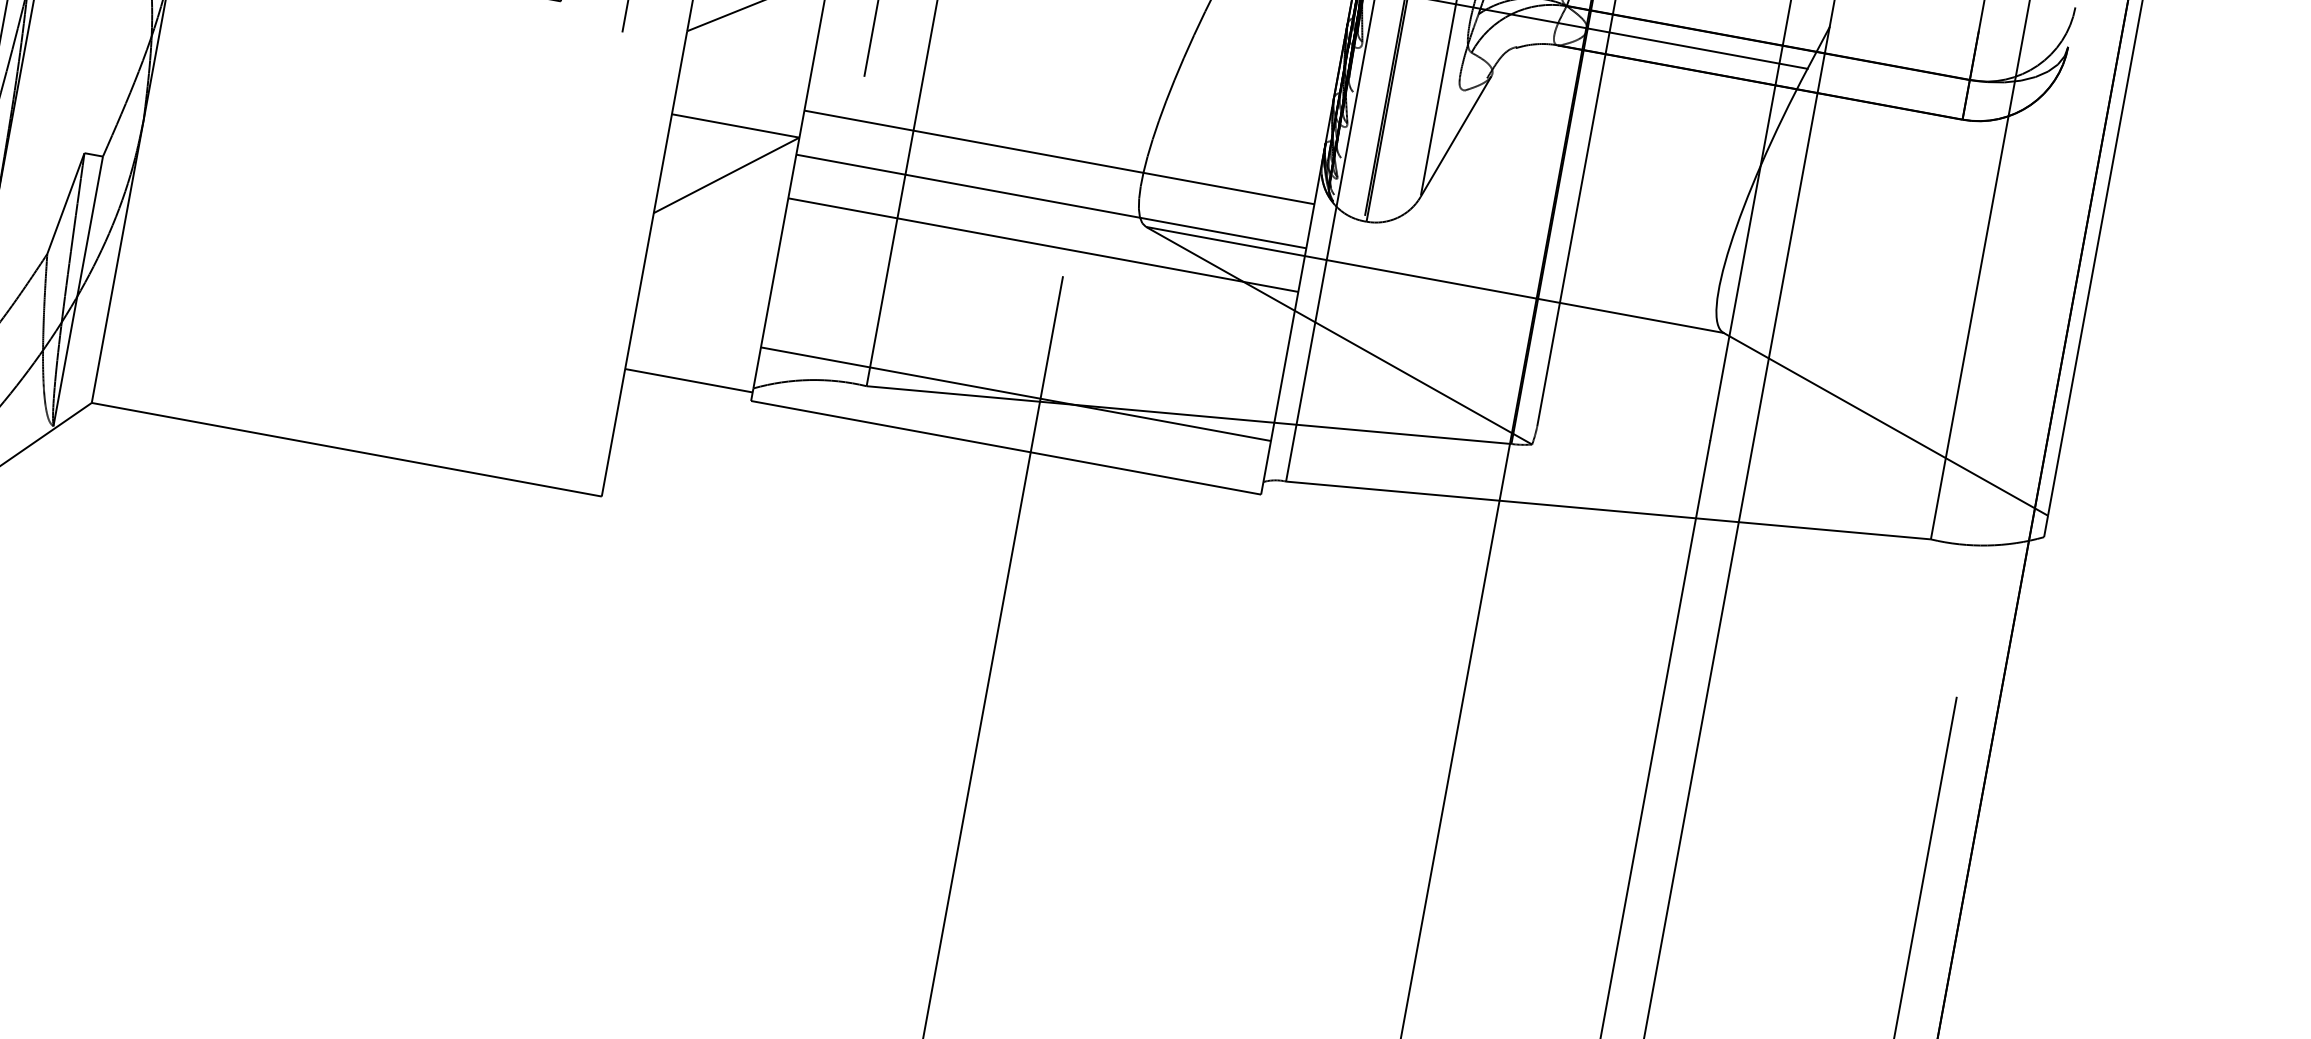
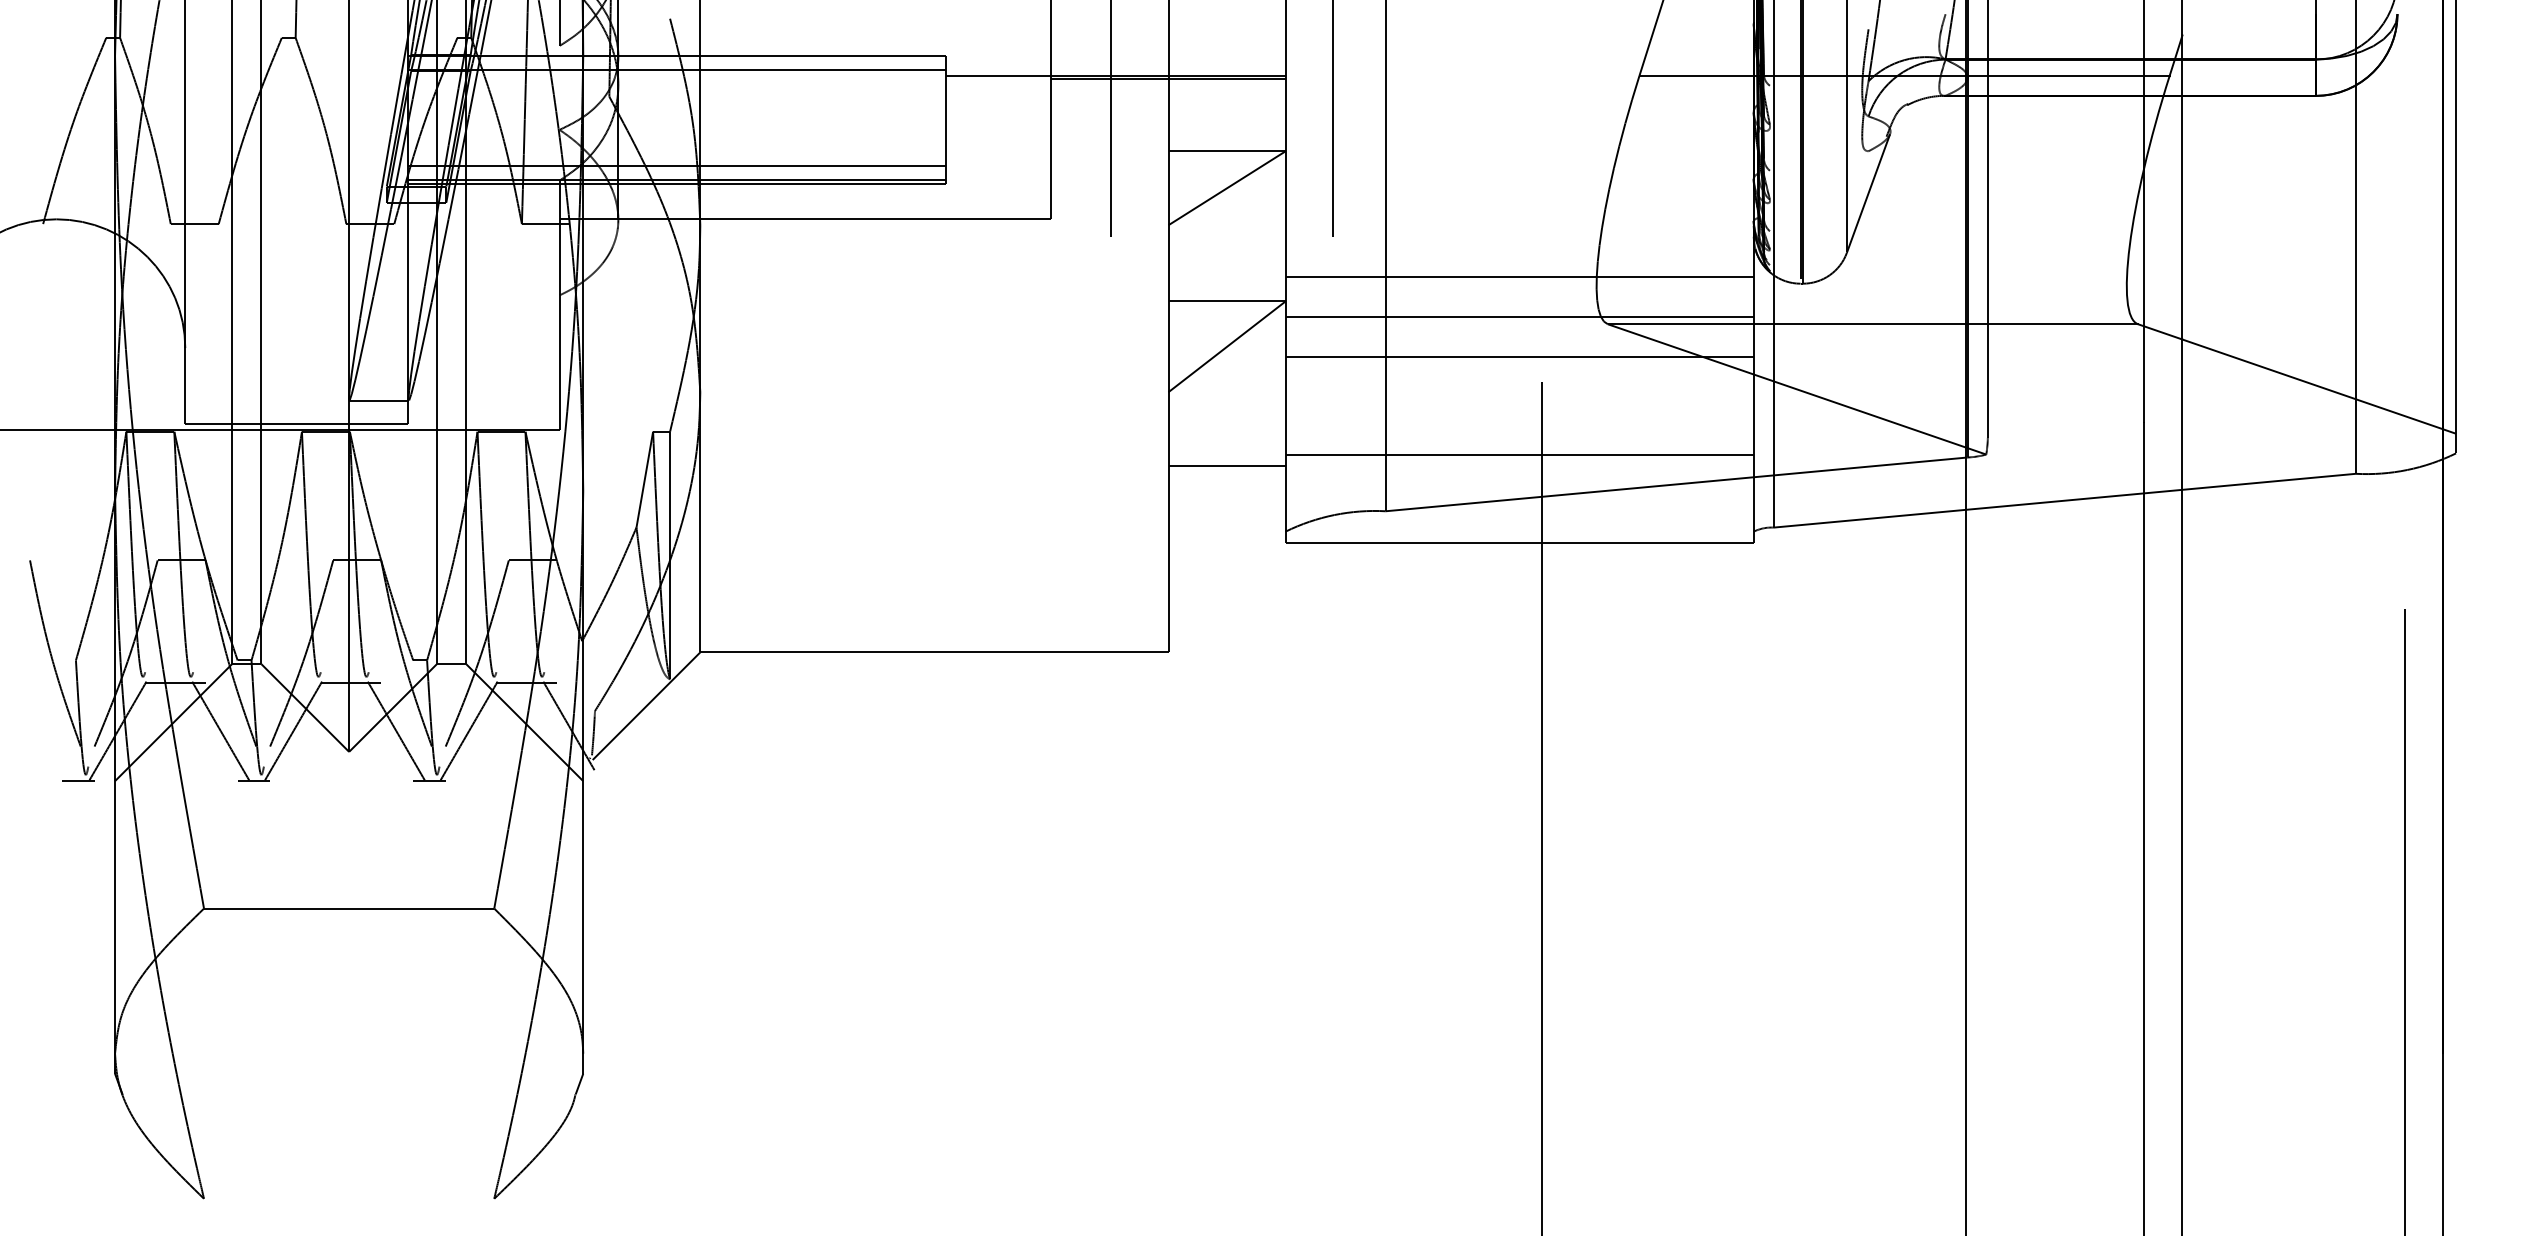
line: (688, 380) -> (1226, 466), moved
line: (1015, 394) -> (1519, 455), moved

